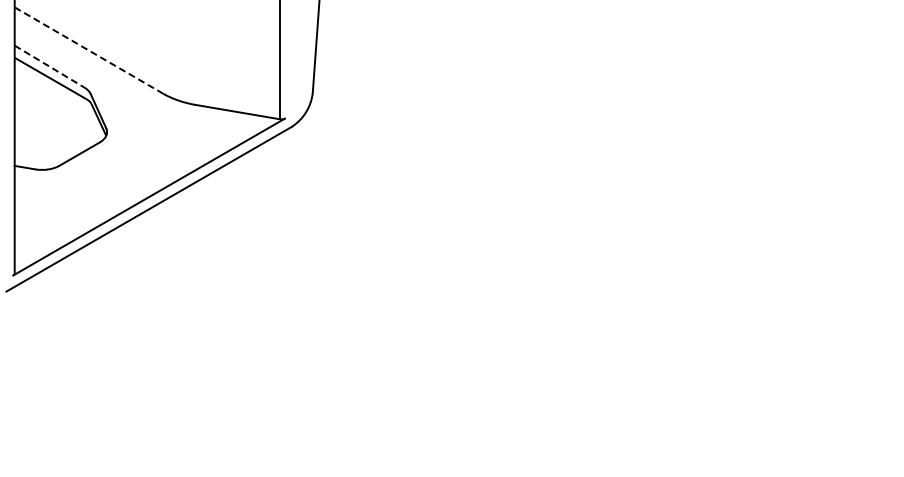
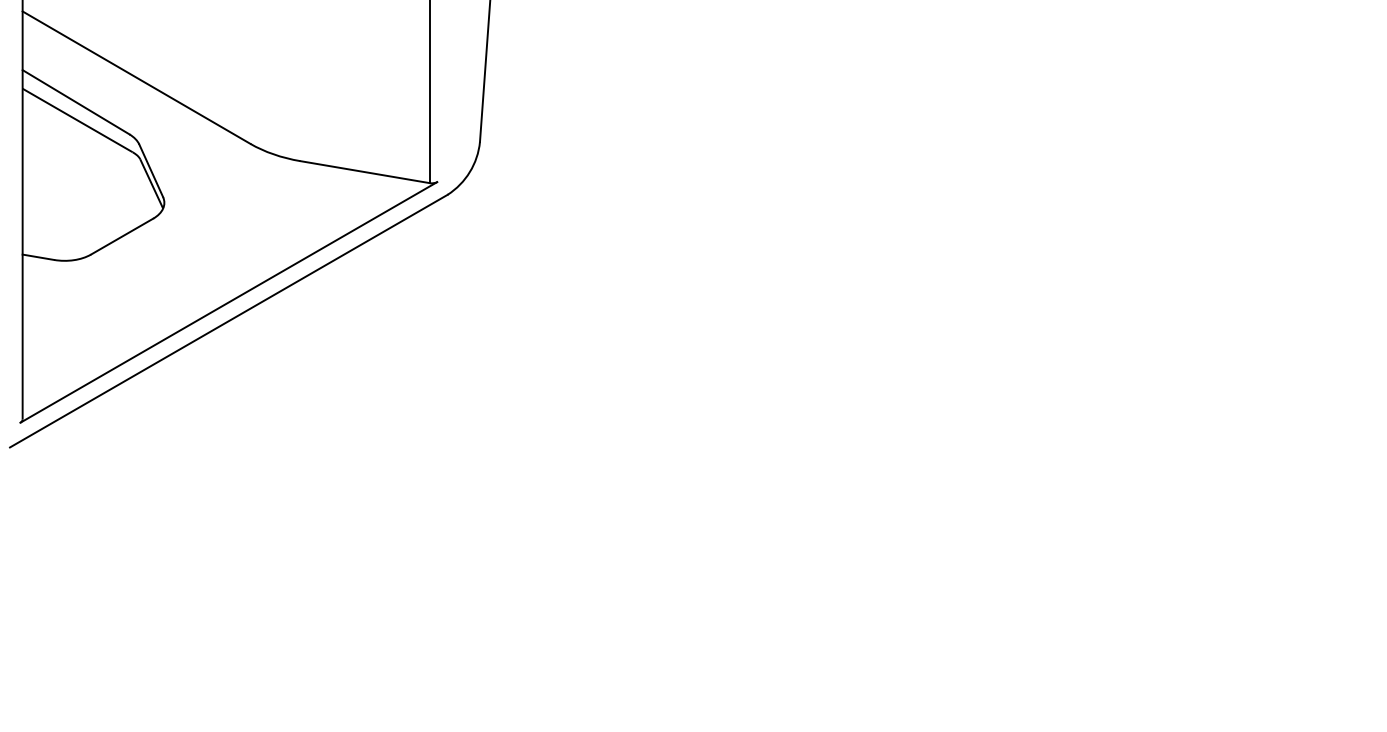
line: (88, 50) -> (135, 77), dashed -> solid
line: (49, 66) -> (76, 102), dashed -> solid

